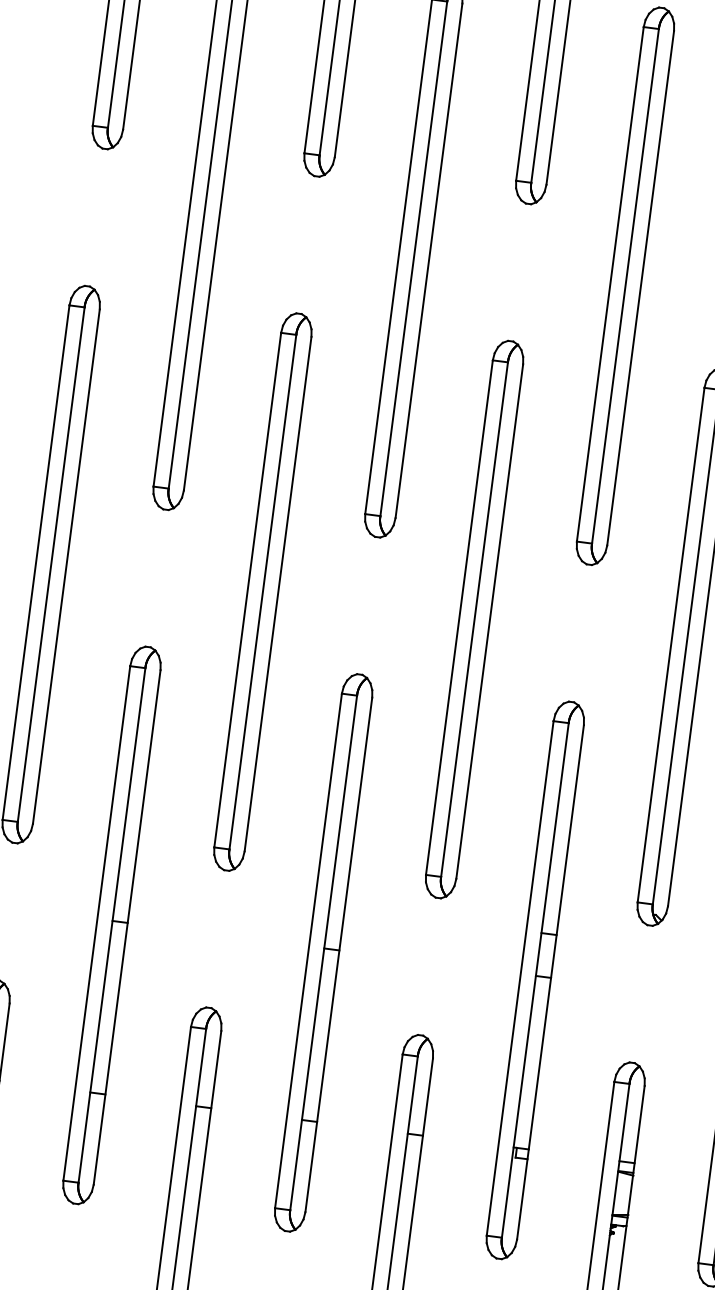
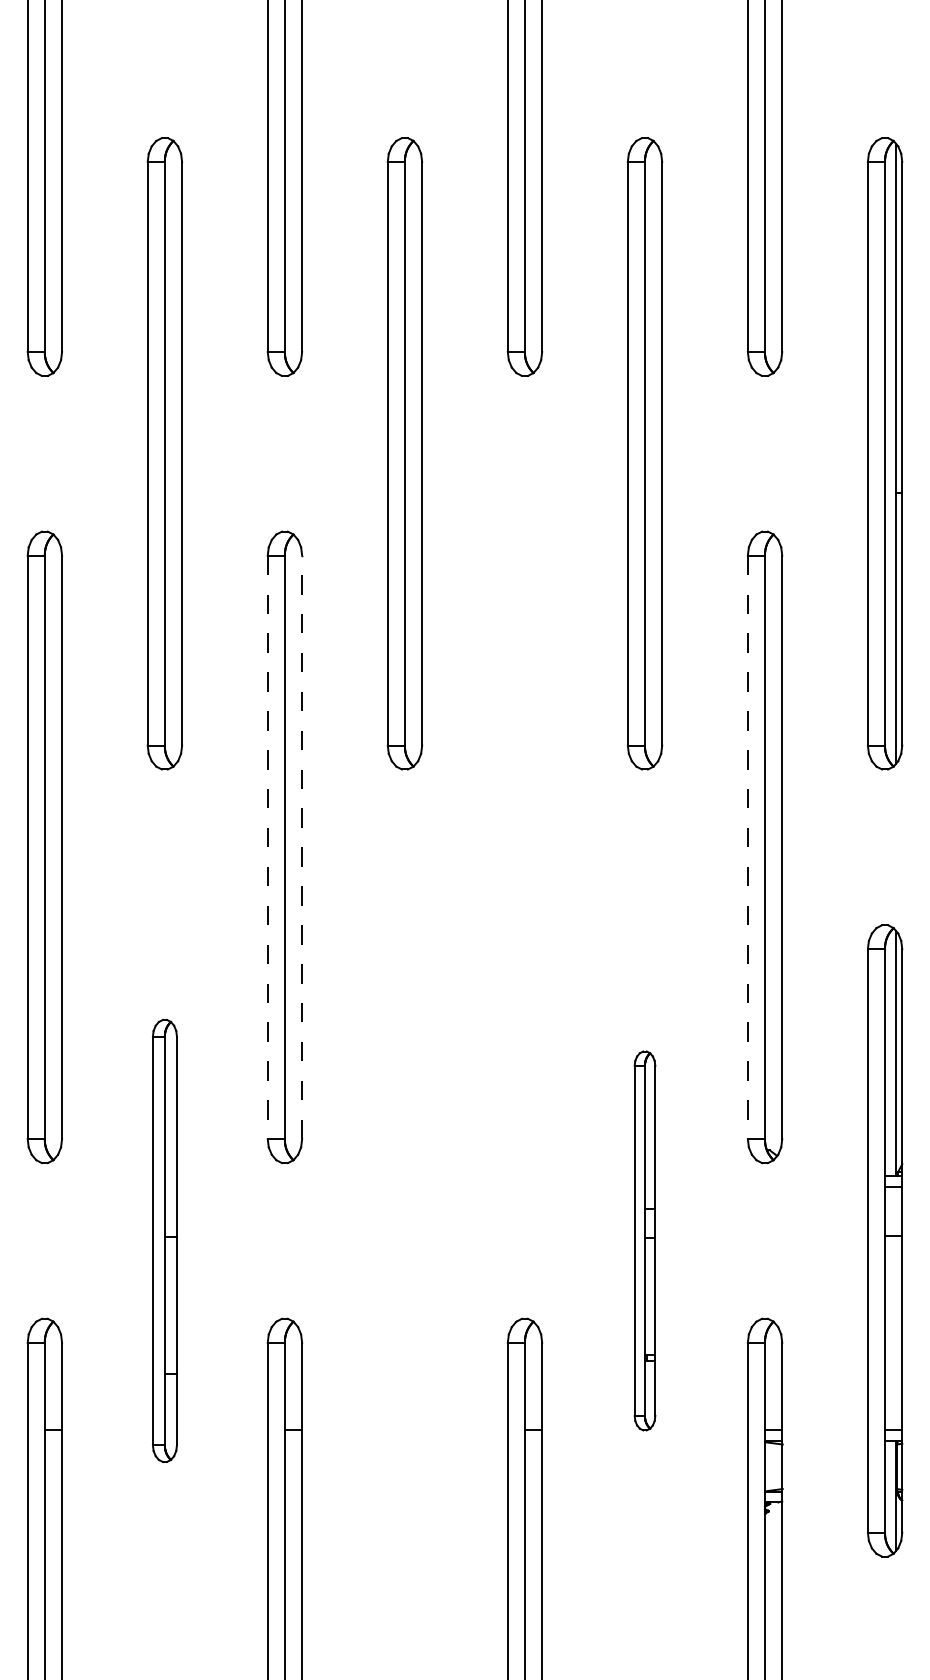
line: (247, 590) -> (267, 847), solid -> dashed
line: (278, 594) -> (302, 847), solid -> dashed
part: (474, 619) -> (524, 847), removed
line: (670, 645) -> (747, 847), solid -> dashed
part: (111, 924) -> (164, 1240), size x0.7
part: (323, 952) -> (404, 1240), removed
part: (534, 979) -> (644, 1240), size x0.6

